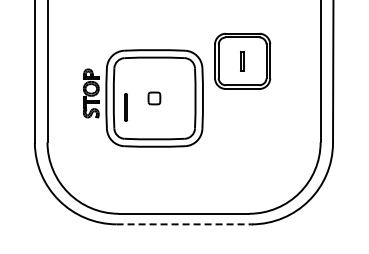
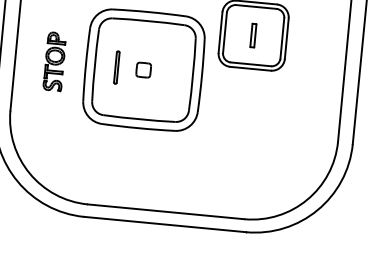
part: (91, 93) -> (55, 61), moved
line: (125, 107) -> (116, 67), moved
line: (184, 224) -> (165, 224), dashed -> solid

